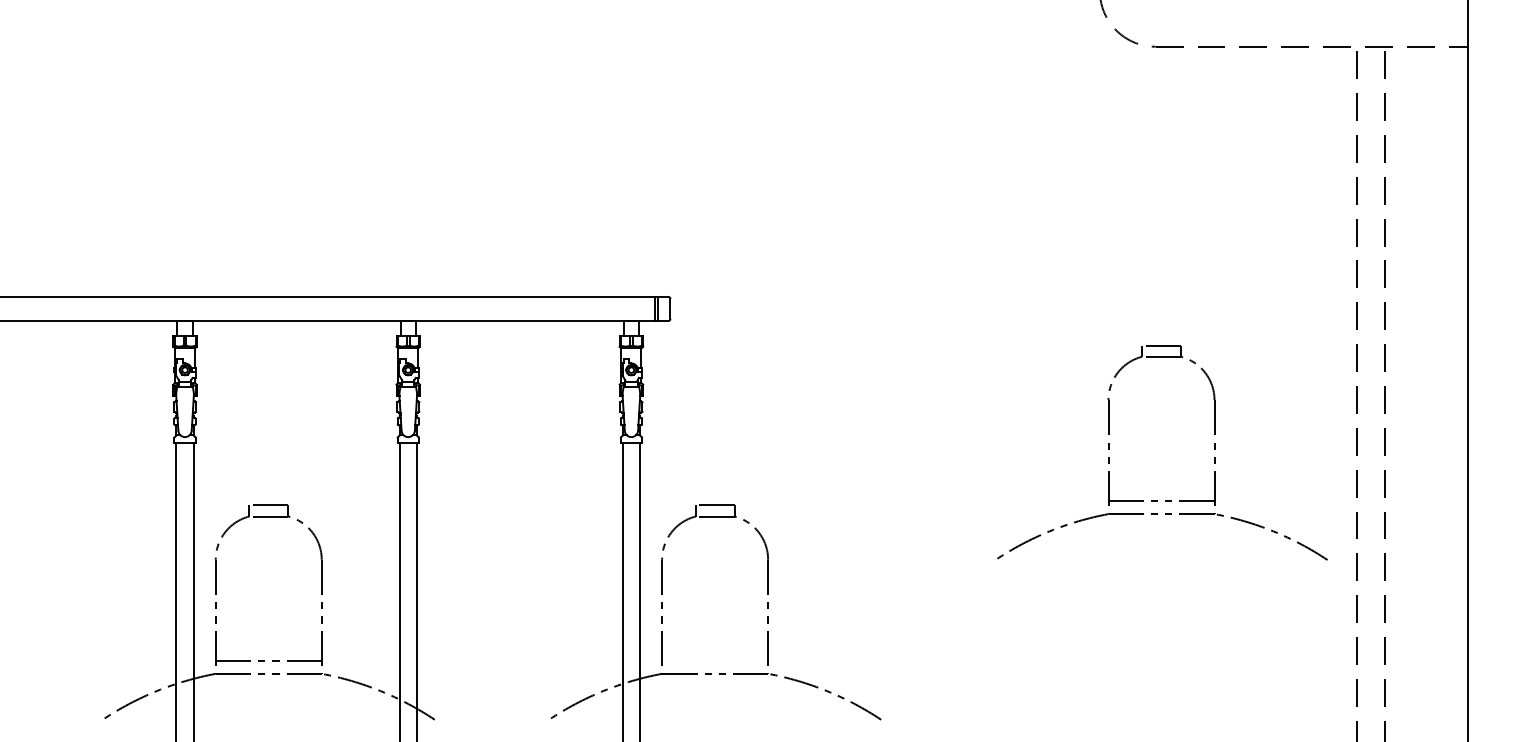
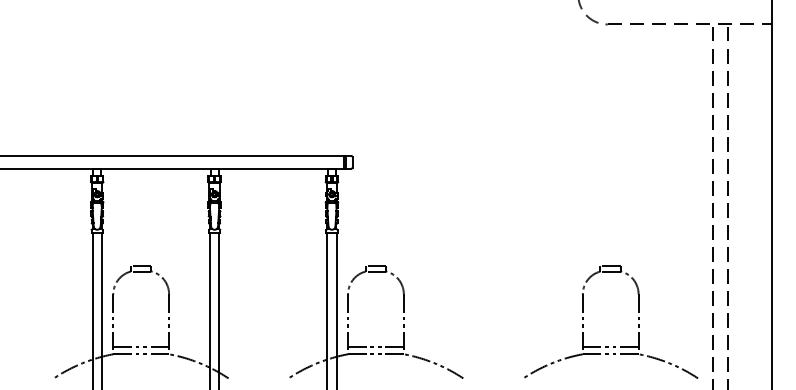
part: (1166, 499) -> (613, 346), moved
line: (714, 660) -> (375, 347), added

